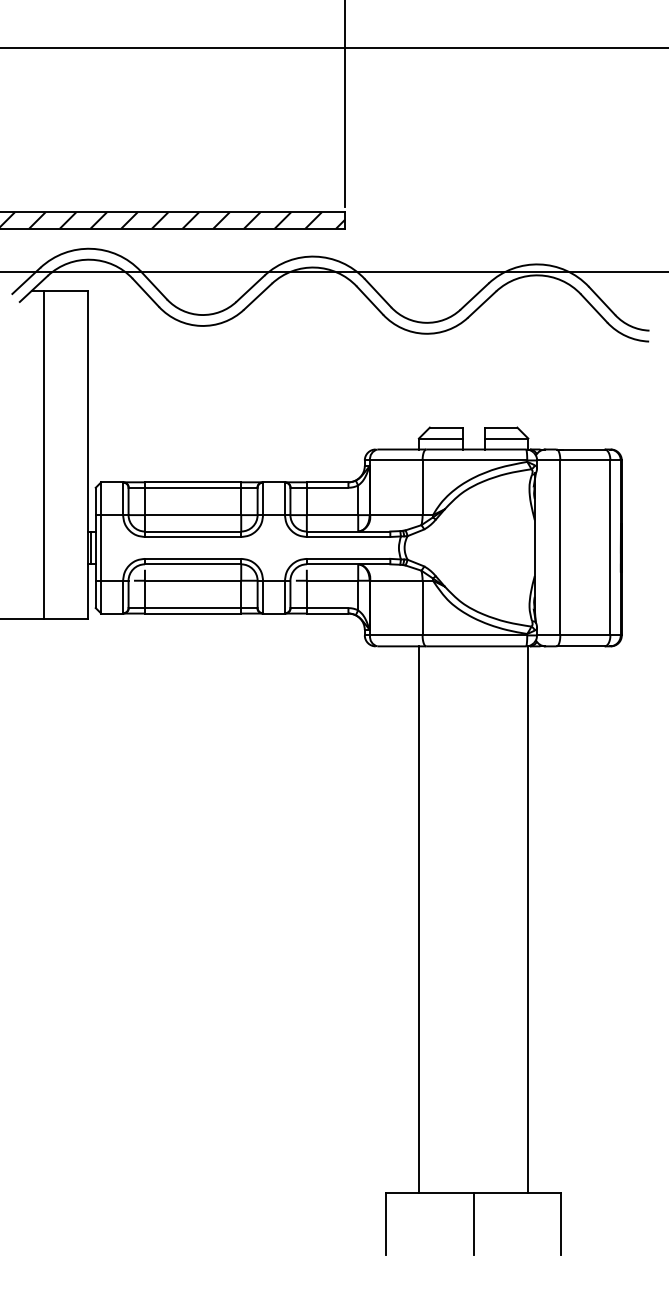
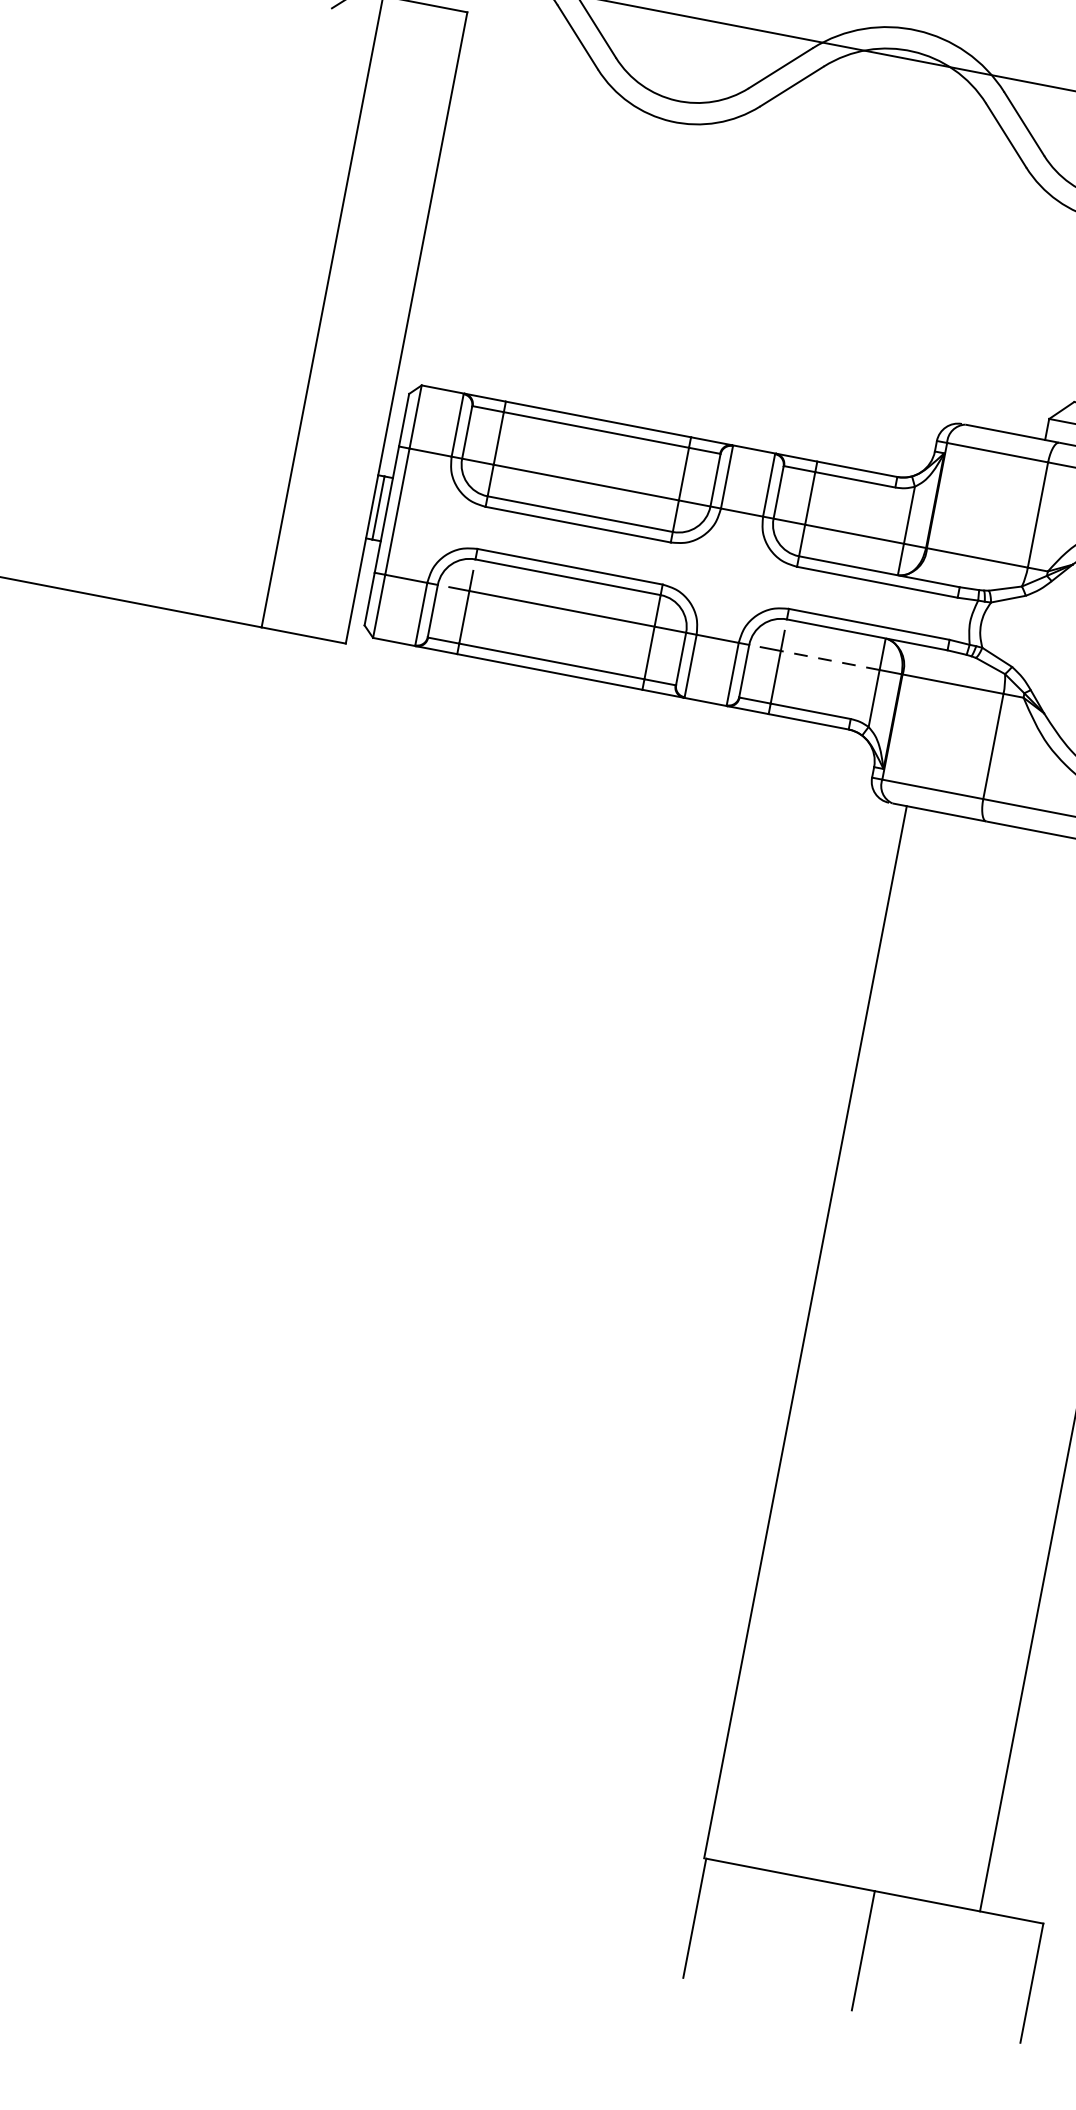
line: (332, 580) -> (830, 660), solid -> dashed
line: (418, 919) -> (804, 1331), moved

